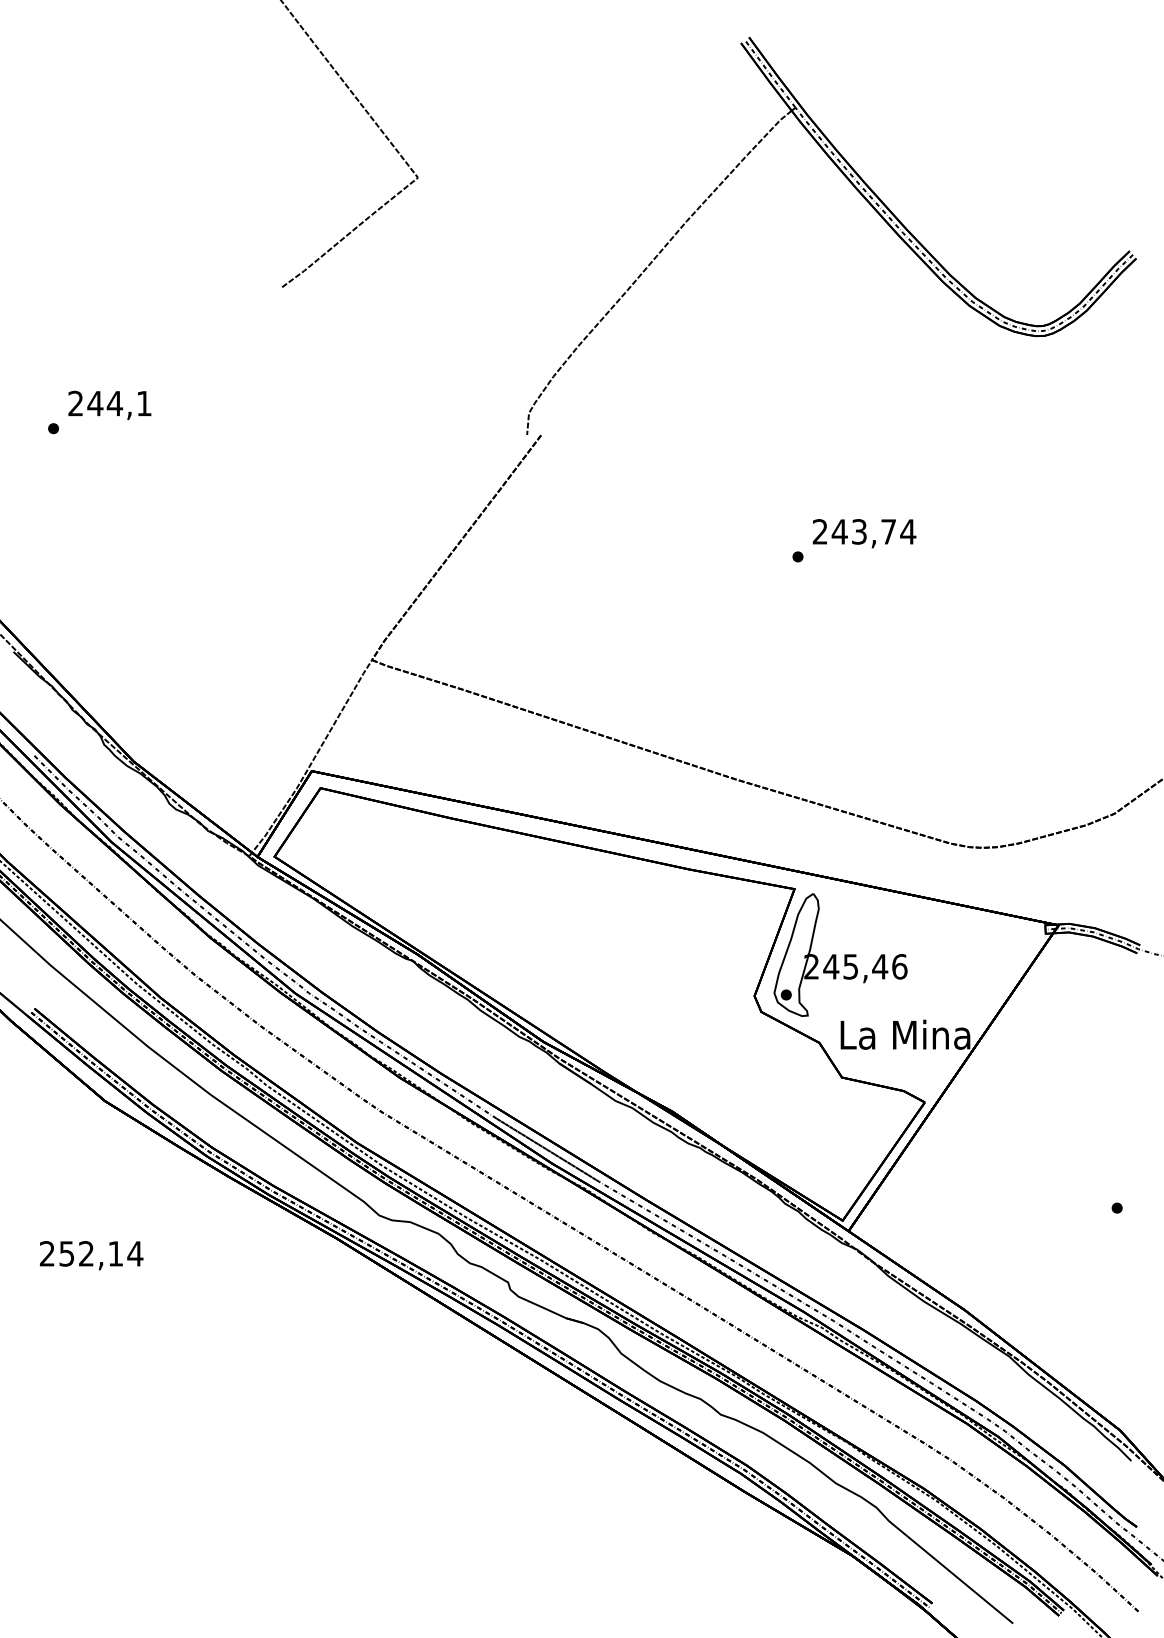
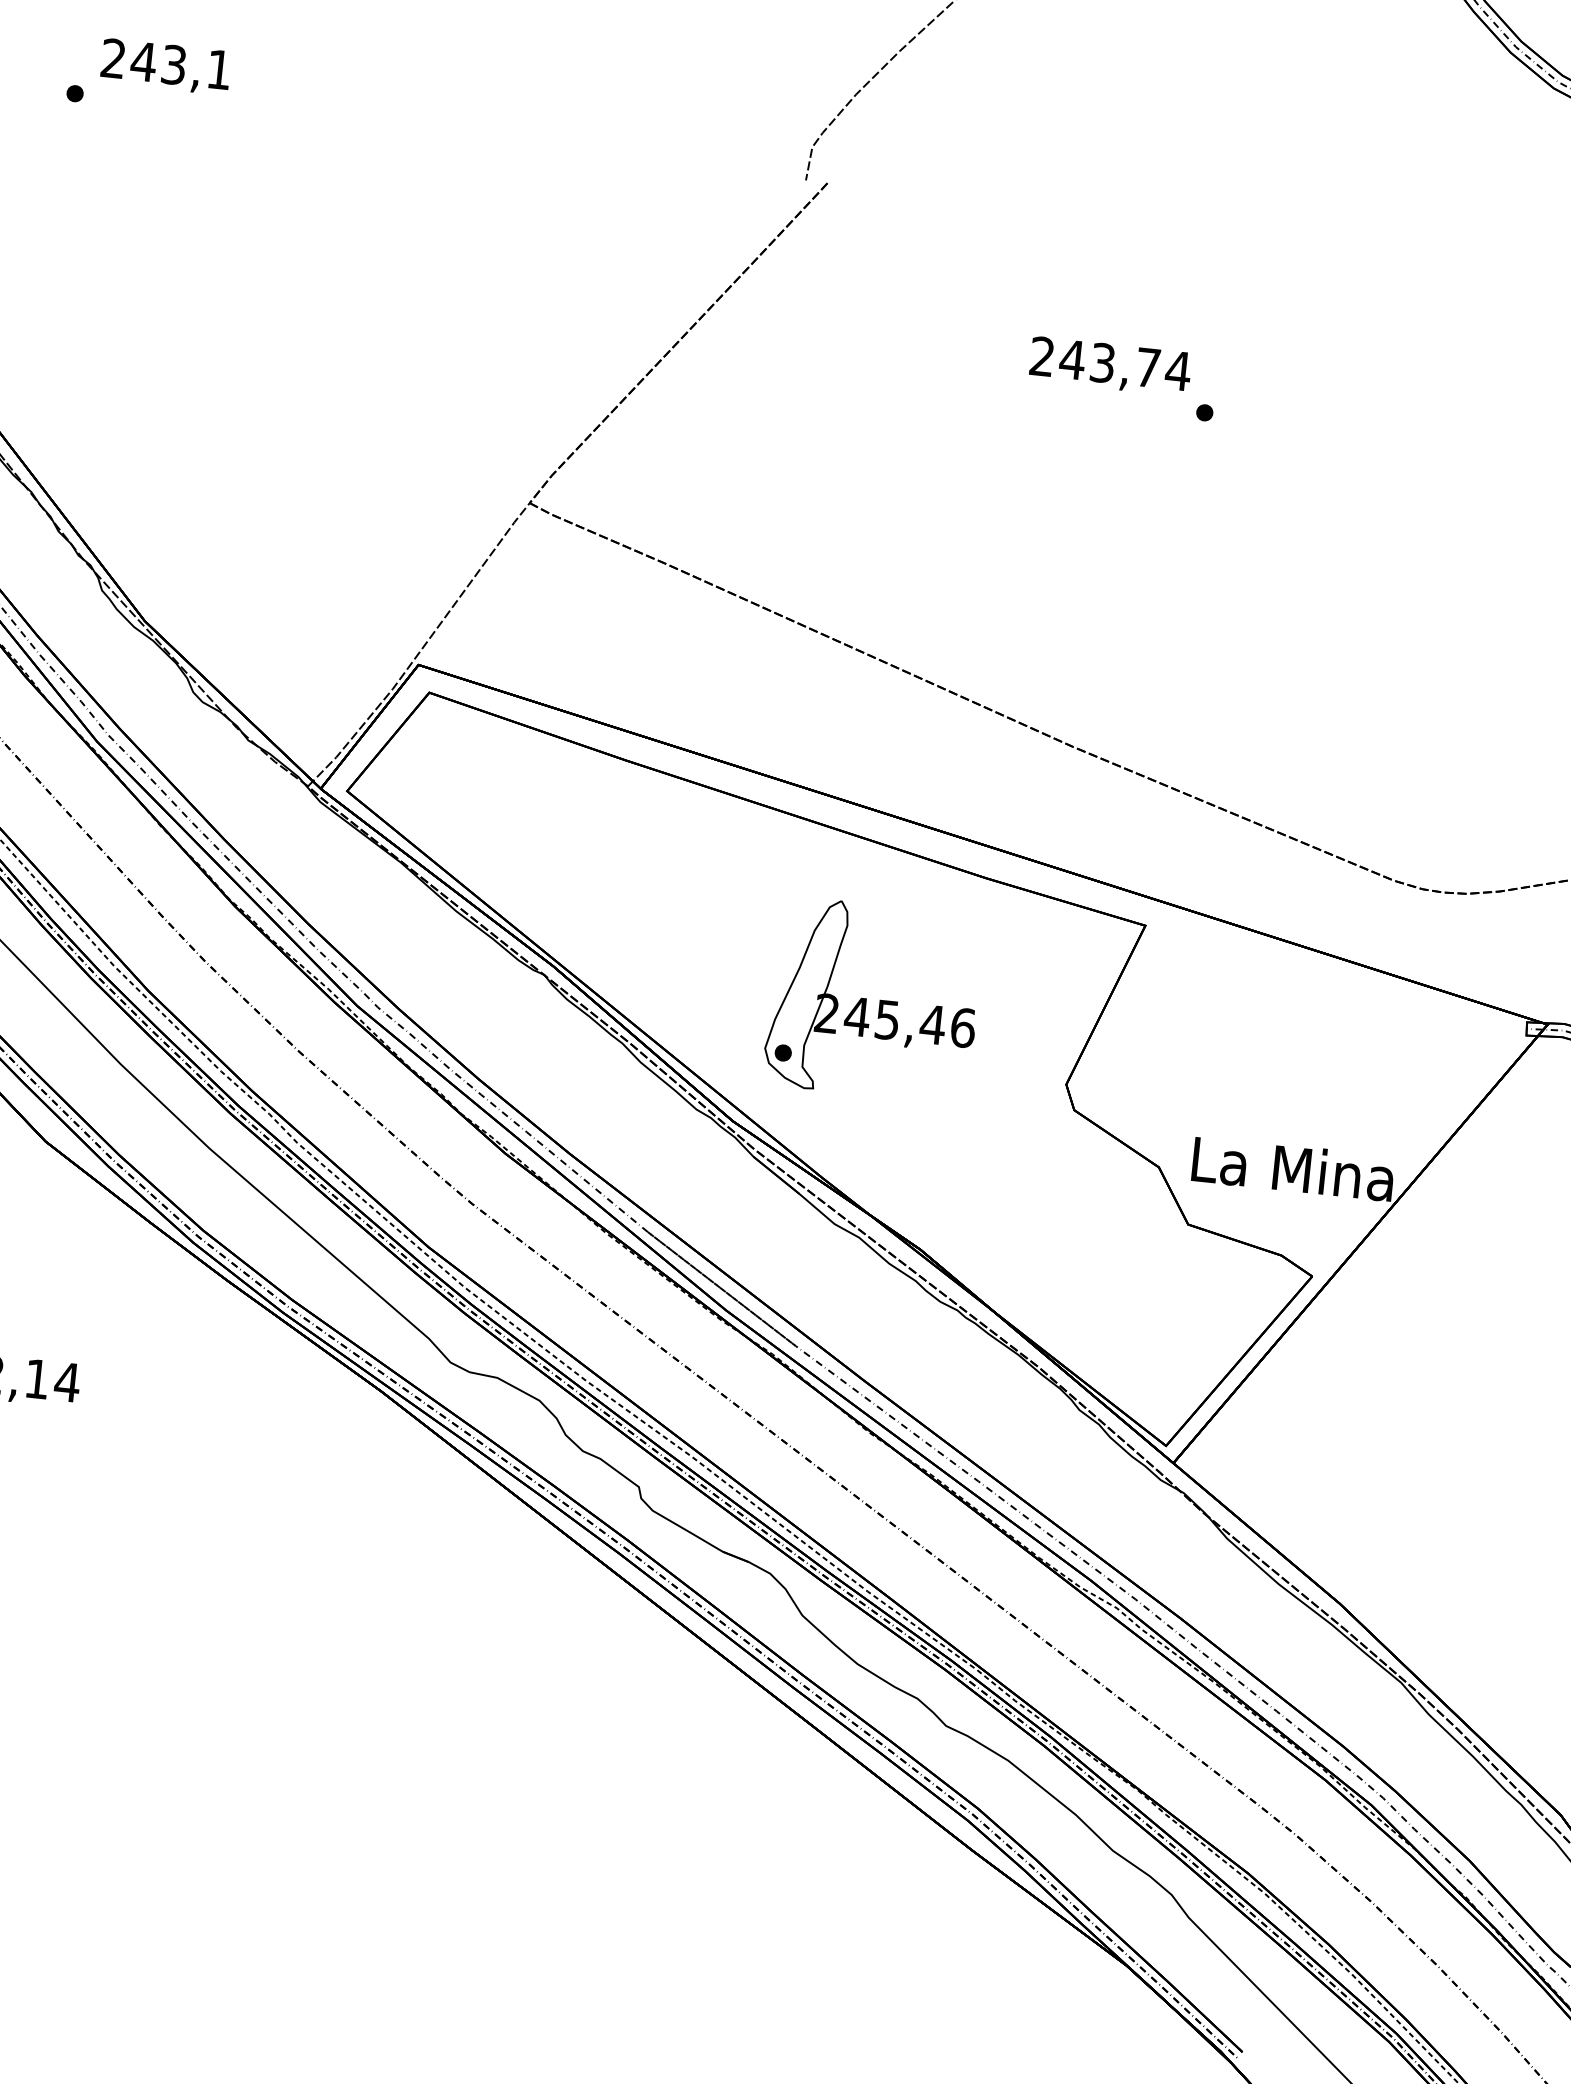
text: (114, 403) -> (173, 64), 244,1 -> 243,1
text: (864, 533) -> (1110, 366), moved
part: (840, 954) -> (873, 999), moved

